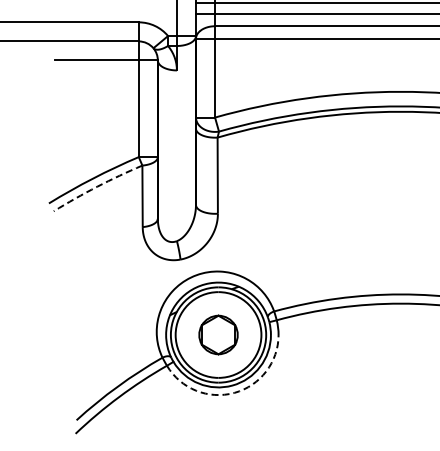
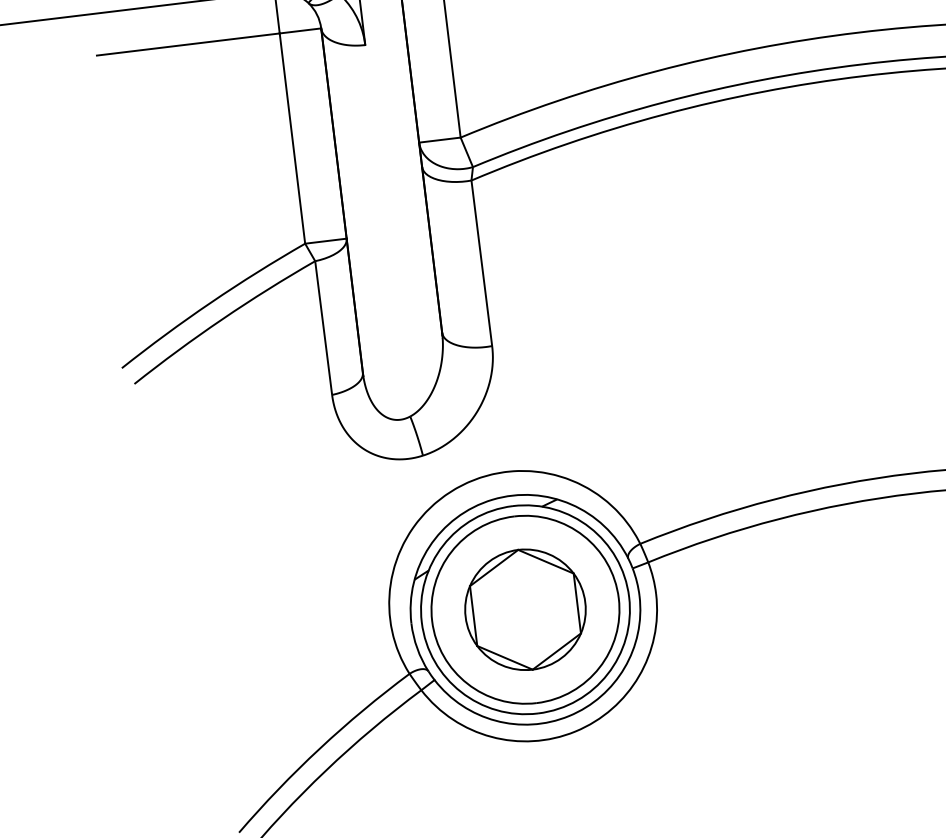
arc: (97, 186) -> (223, 318), dashed -> solid
part: (218, 334) -> (525, 608), size x1.43
arc: (234, 392) -> (575, 730), dashed -> solid

